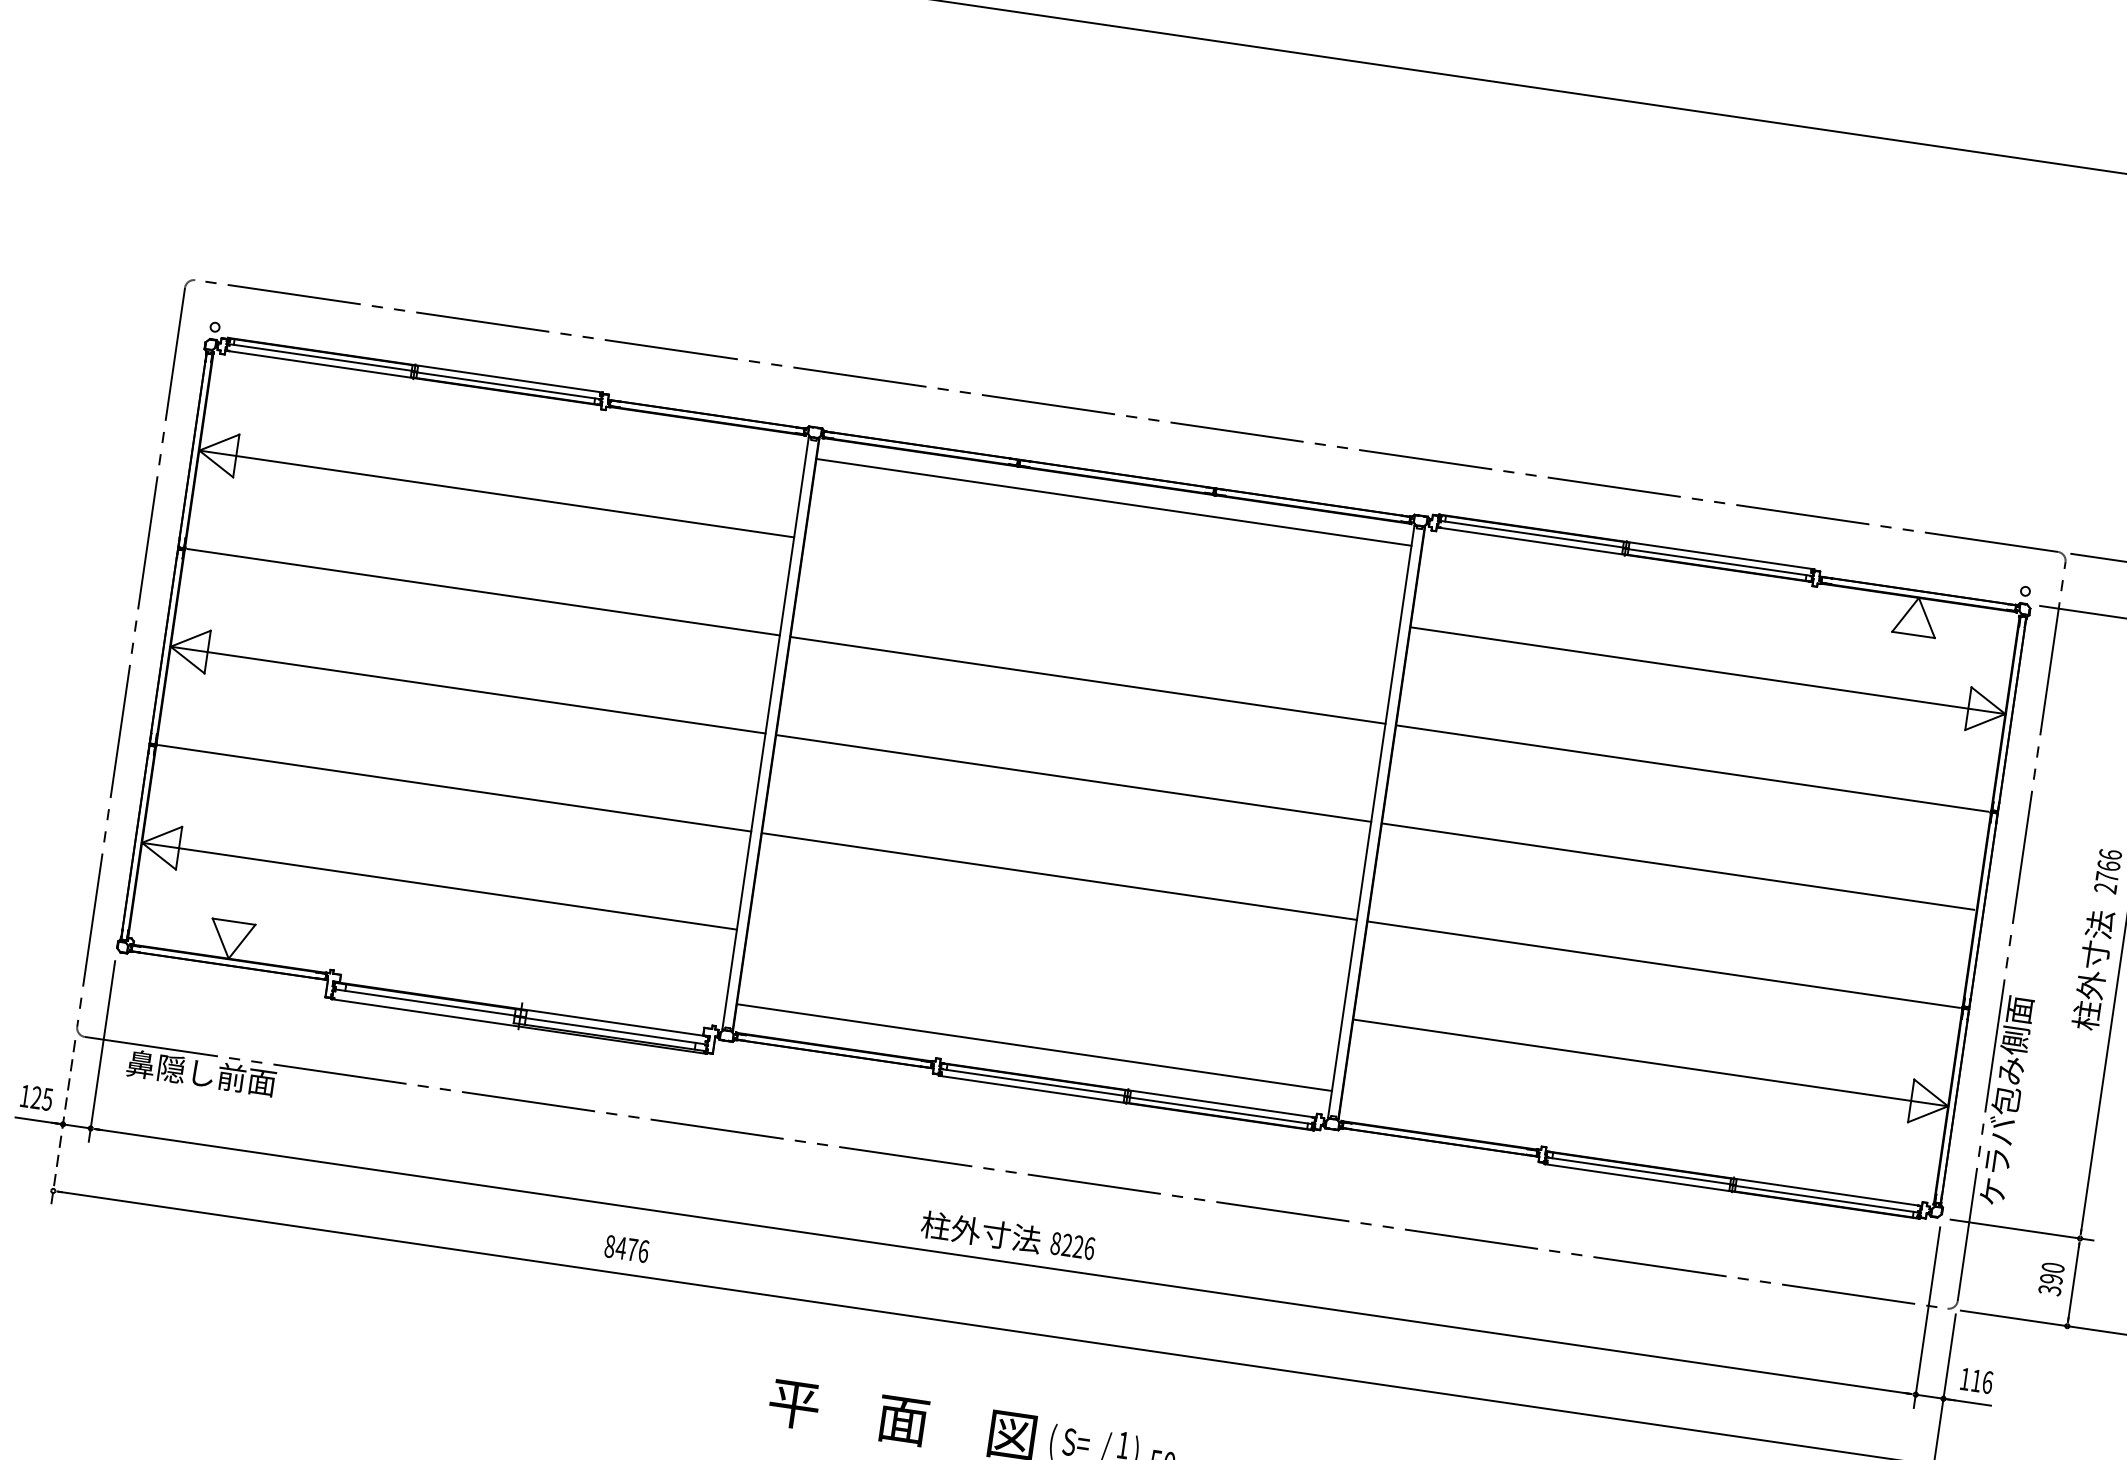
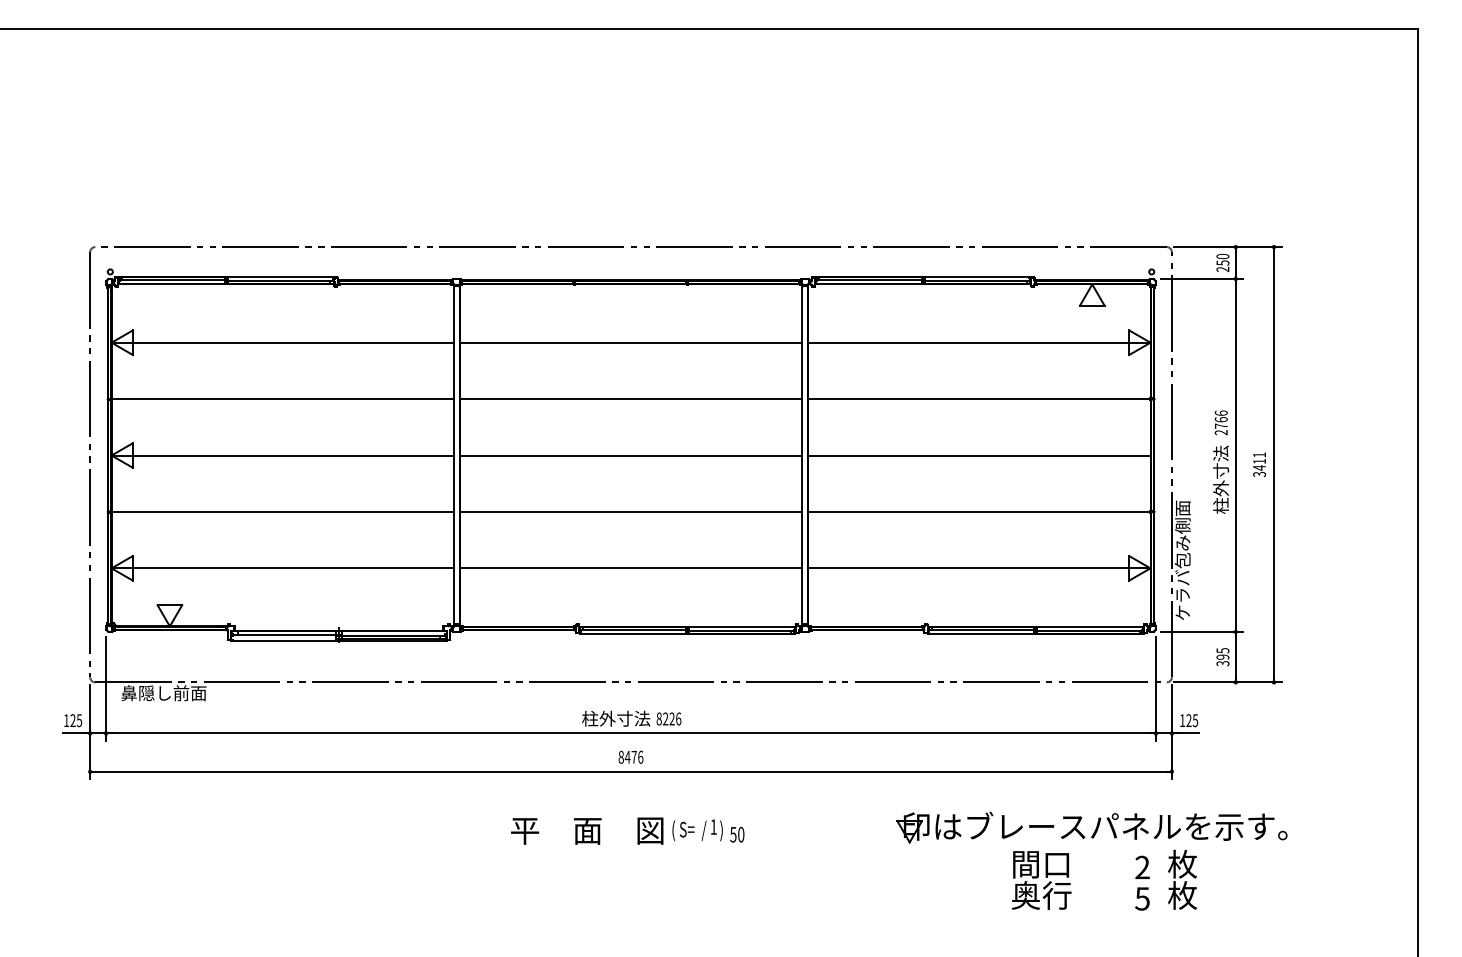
line: (1113, 501) -> (630, 342), moved
line: (1033, 1047) -> (630, 568), moved
line: (63, 1122) -> (90, 732), dashed -> solid
text: (626, 1247) -> (630, 756), moved
text: (2052, 1267) -> (1222, 650), 390 -> 395
text: (1982, 1381) -> (1192, 720), 116 -> 125

